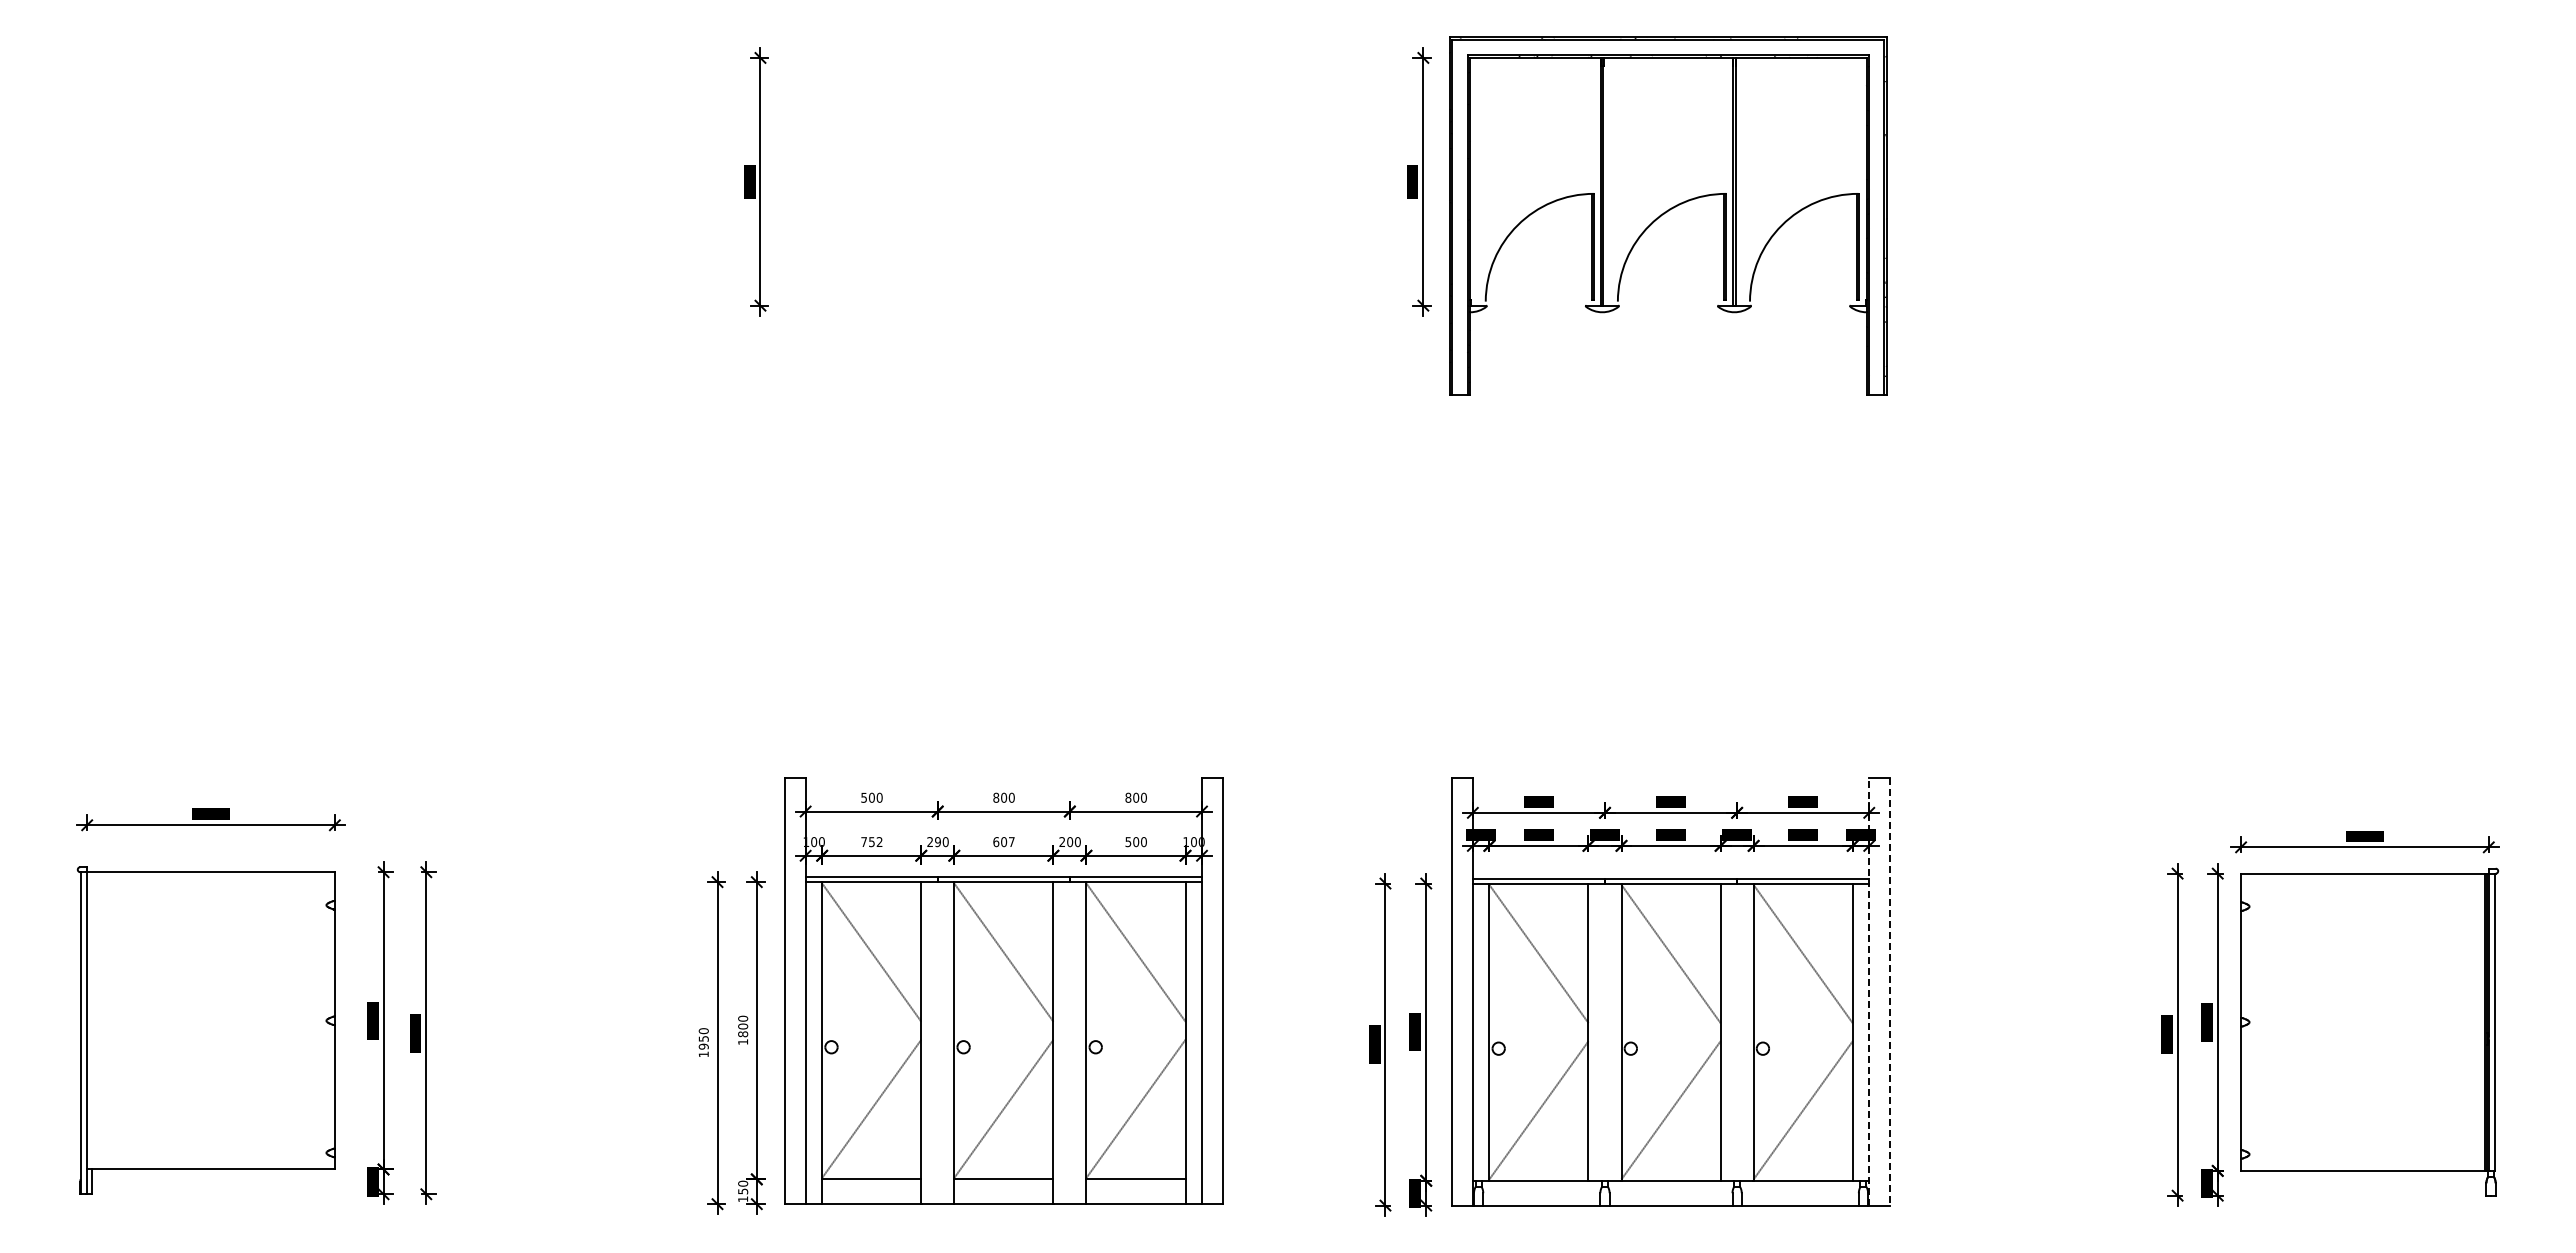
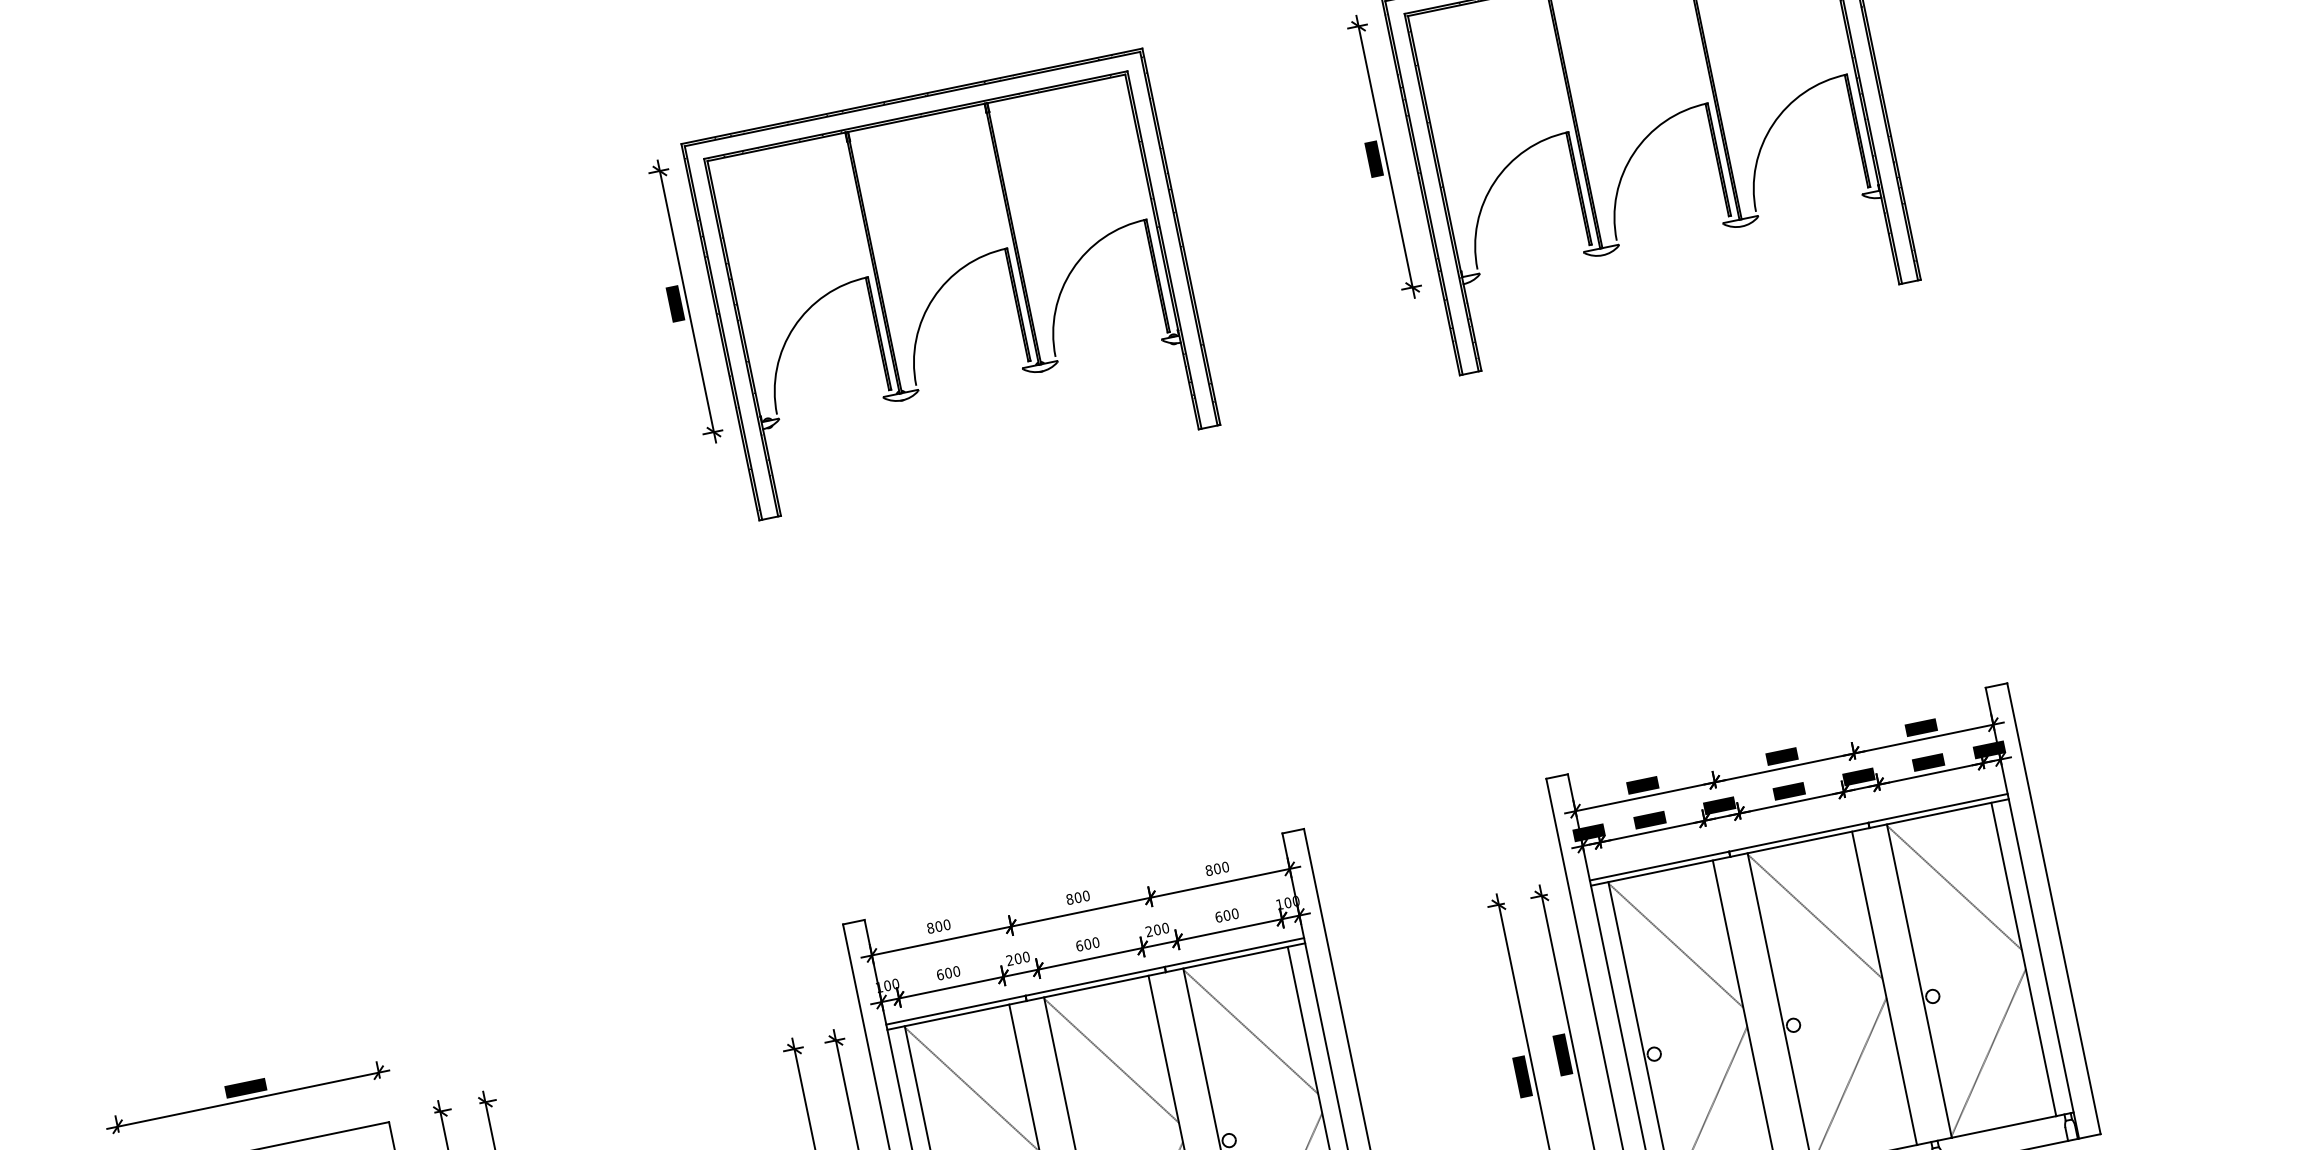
part: (1003, 215) -> (950, 284), added
text: (864, 797) -> (930, 927), 500 -> 800
text: (871, 842) -> (948, 973), 752 -> 600
text: (937, 842) -> (1017, 959), 290 -> 200
text: (1011, 842) -> (1095, 943), 607 -> 600
text: (1128, 842) -> (1219, 917), 500 -> 600
line: (1869, 991) -> (2032, 912), dashed -> solid
line: (1889, 991) -> (2053, 908), dashed -> solid

